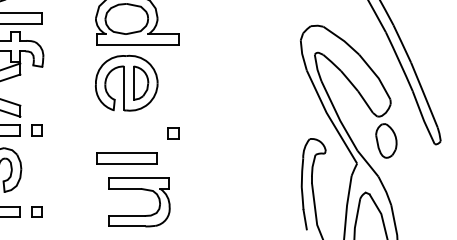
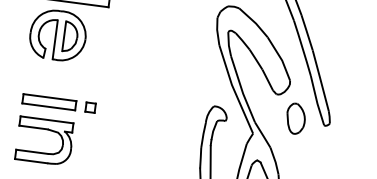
part: (173, 133) -> (90, 107), moved
part: (386, 140) -> (296, 118), moved
part: (143, 190) -> (49, 131), moved

